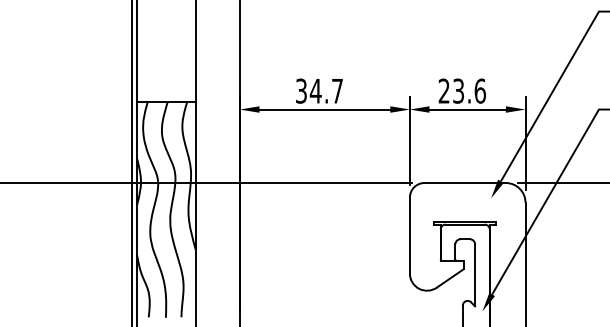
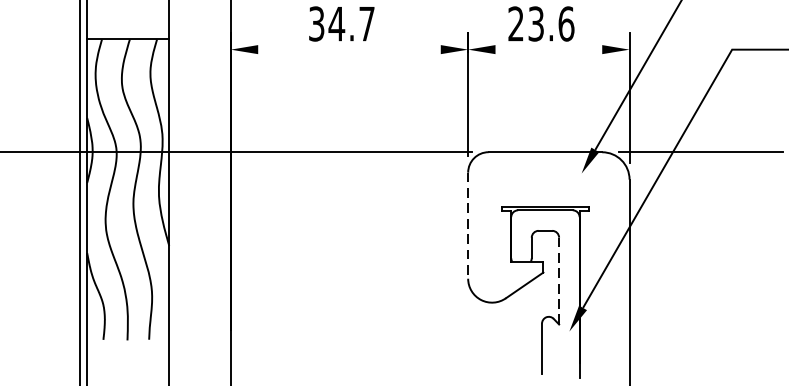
line: (324, 109) -> (348, 49), removed
line: (467, 109) -> (548, 49), removed
line: (409, 235) -> (467, 225), solid -> dashed
line: (475, 275) -> (559, 281), solid -> dashed

